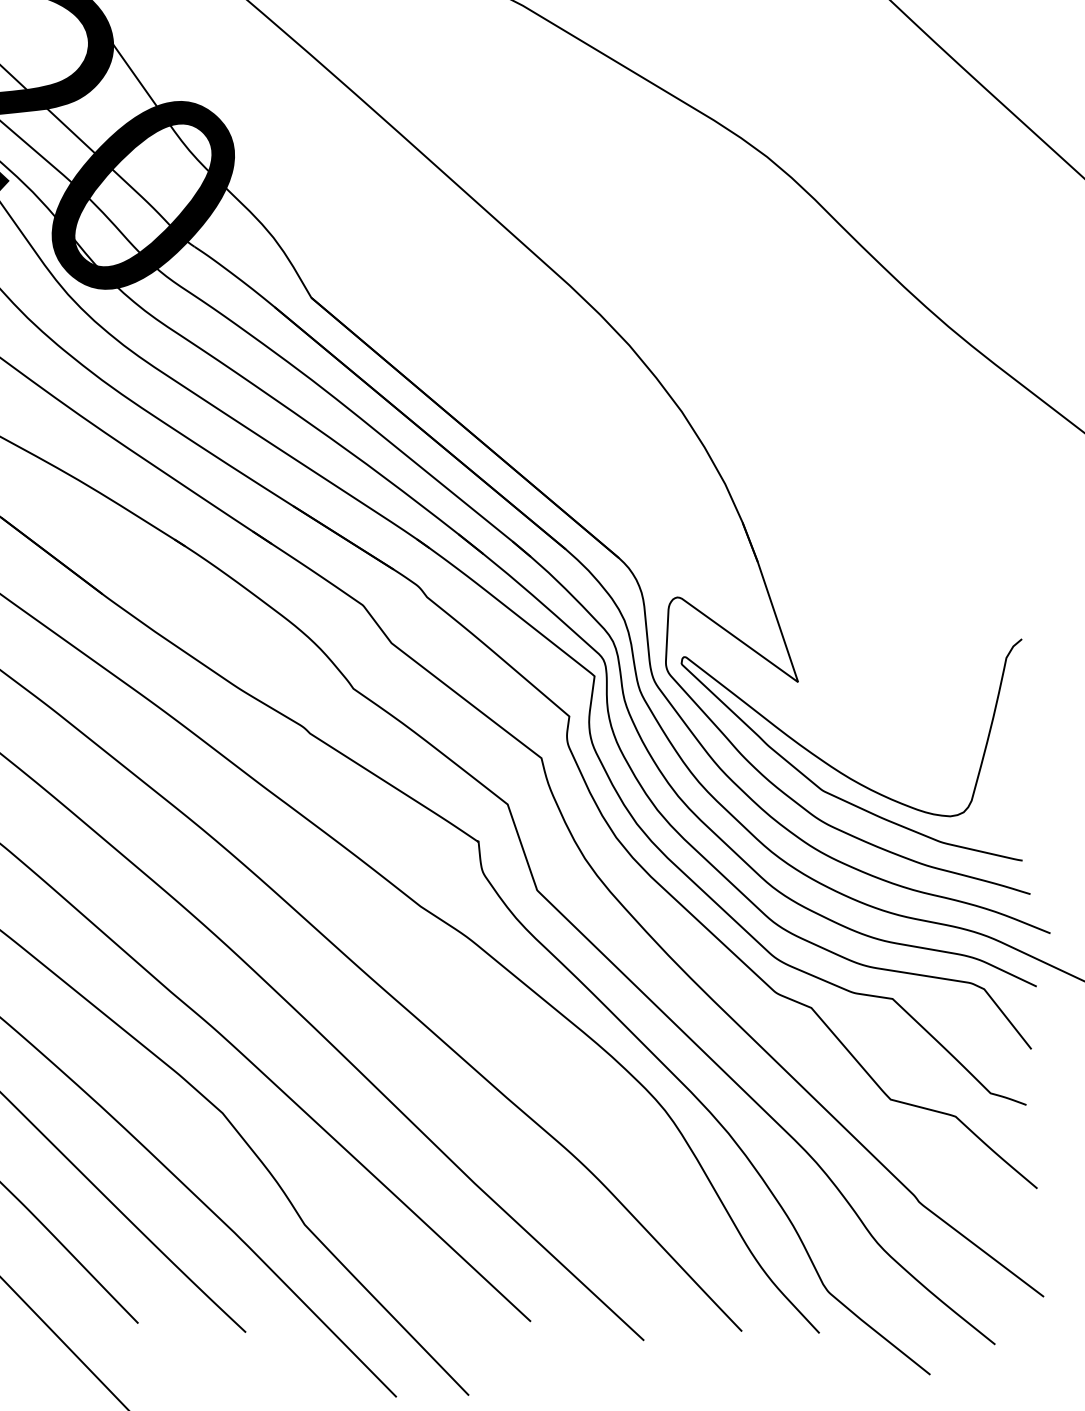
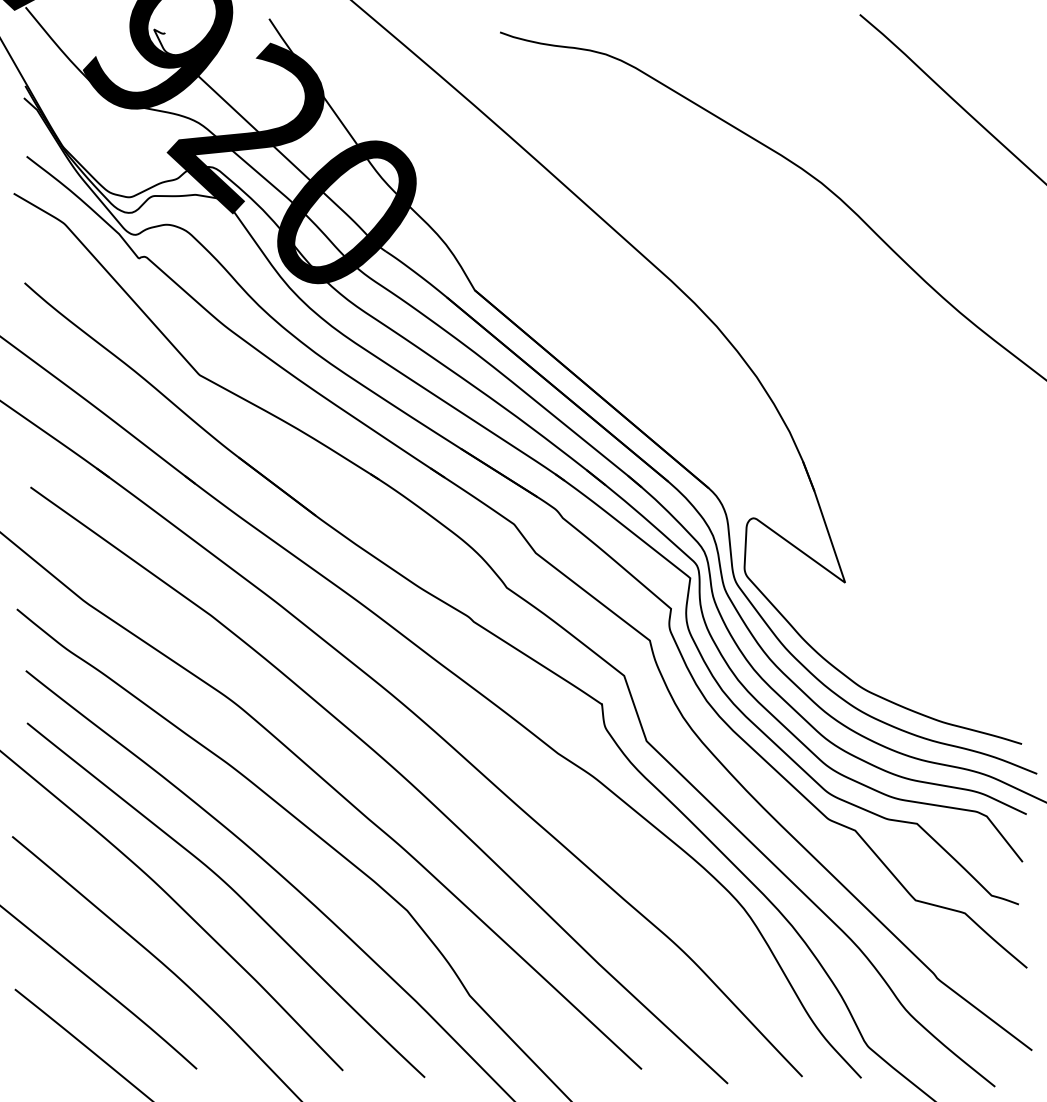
curve: (839, 769) -> (876, 649), removed

